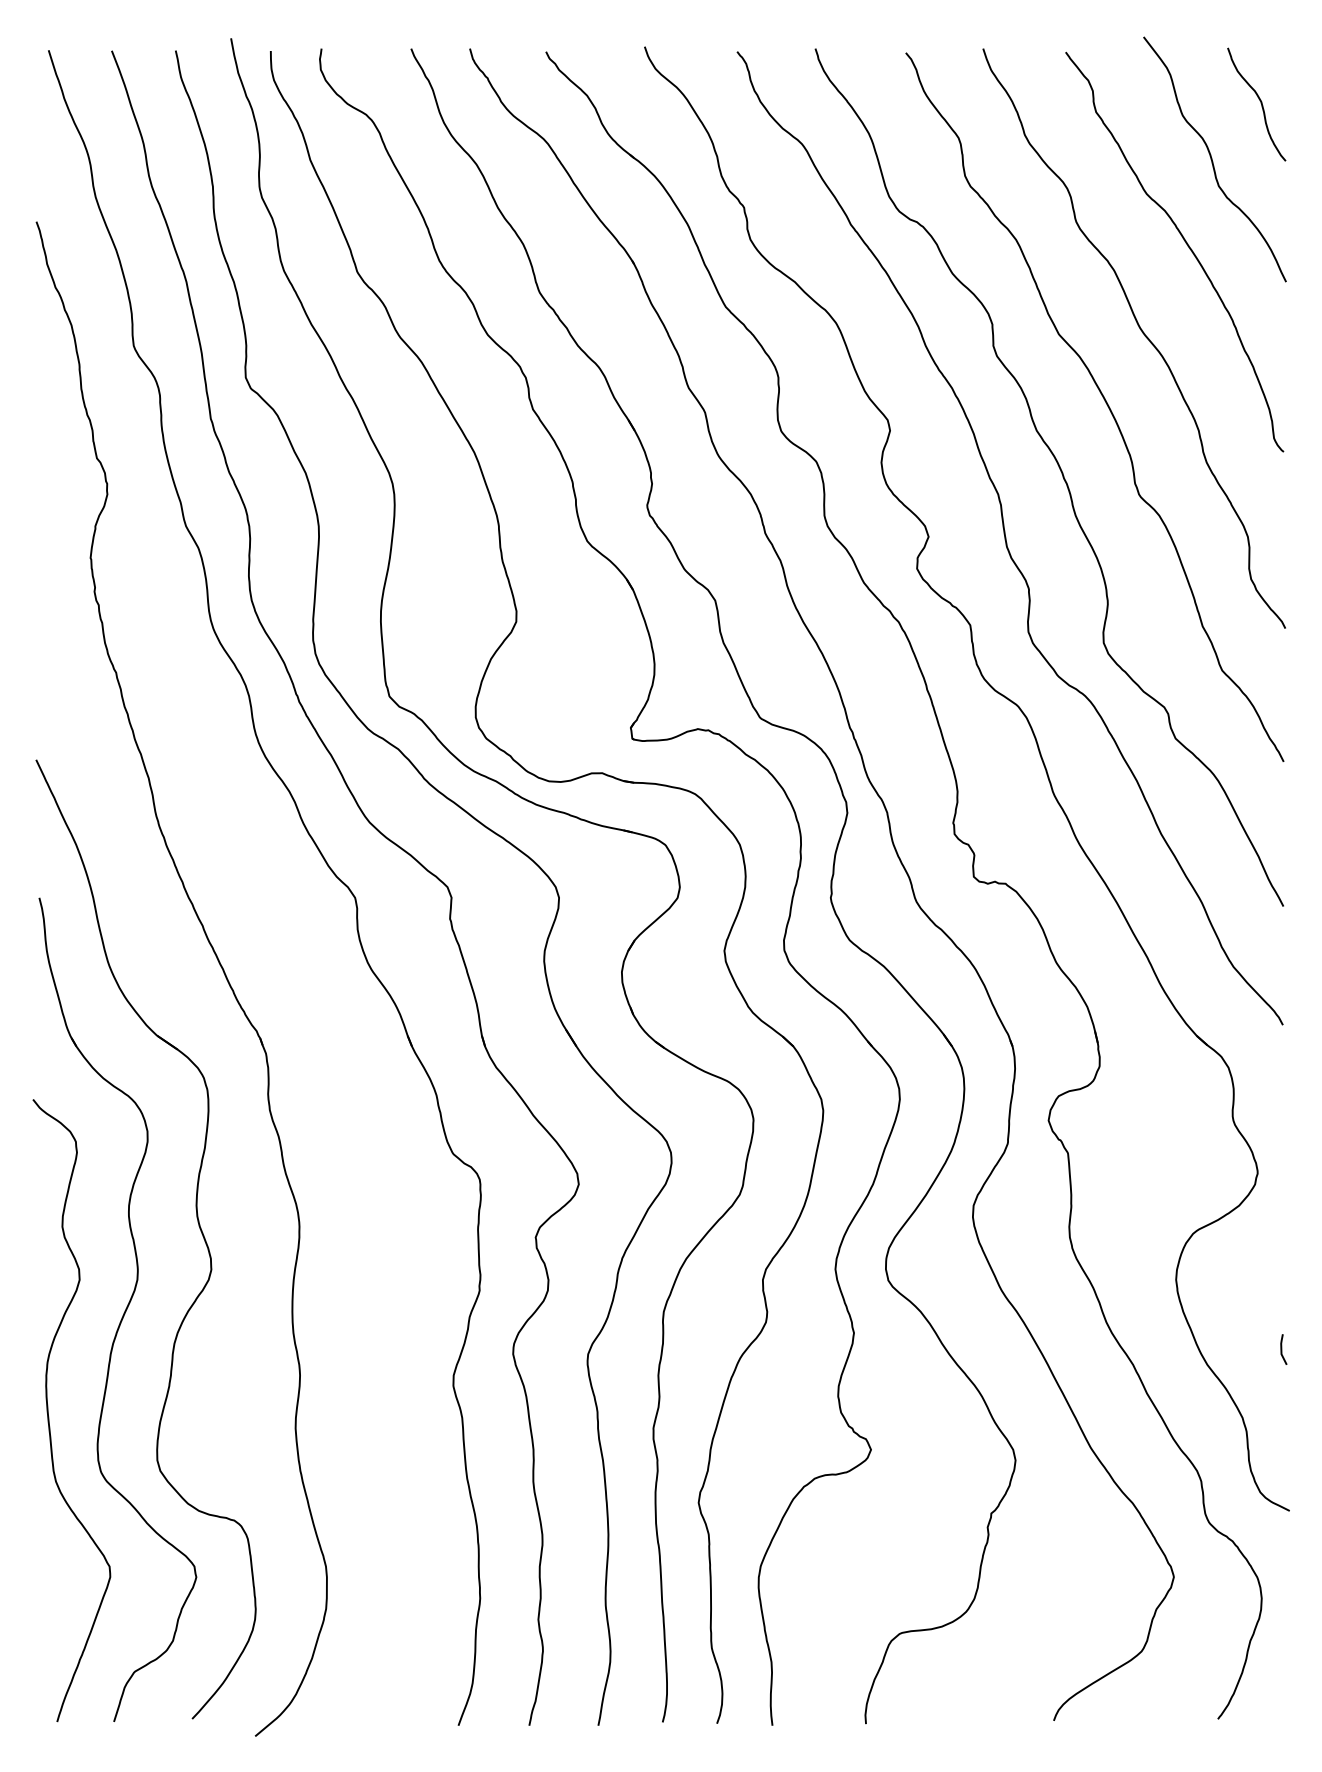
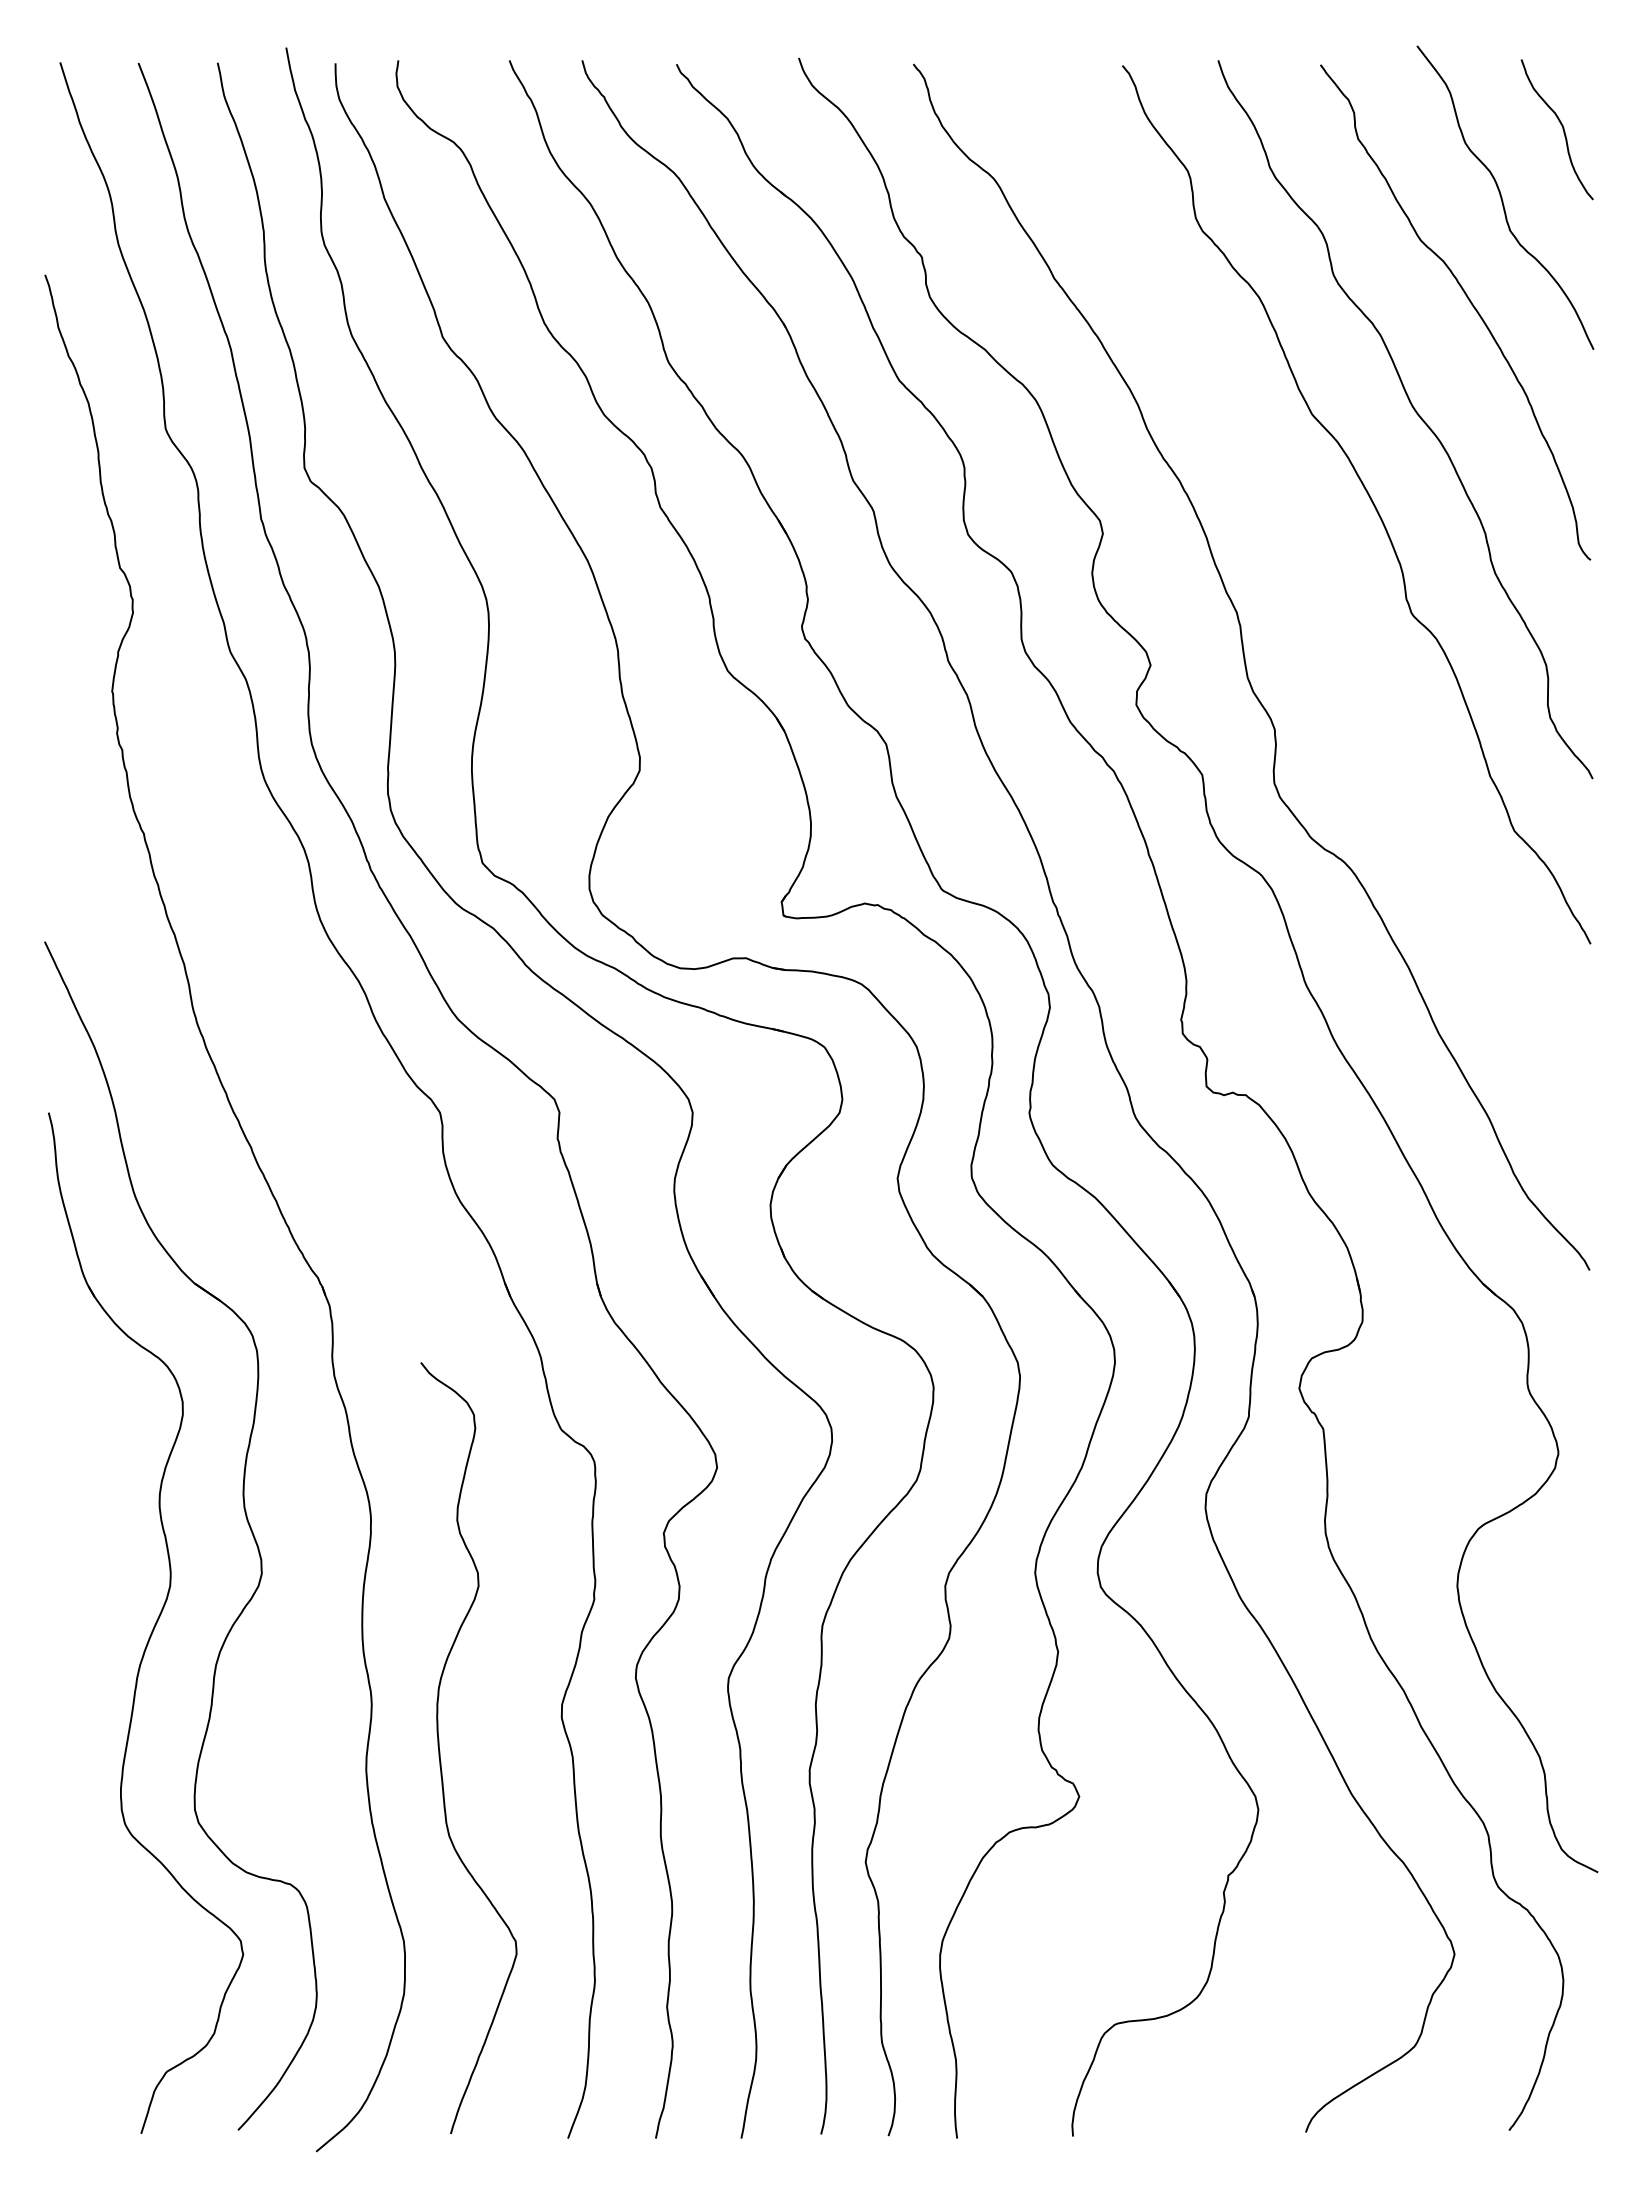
curve: (1060, 472) -> (1314, 585), removed
line: (1281, 1349) -> (1588, 1672), removed
curve: (48, 1413) -> (440, 1751), moved

